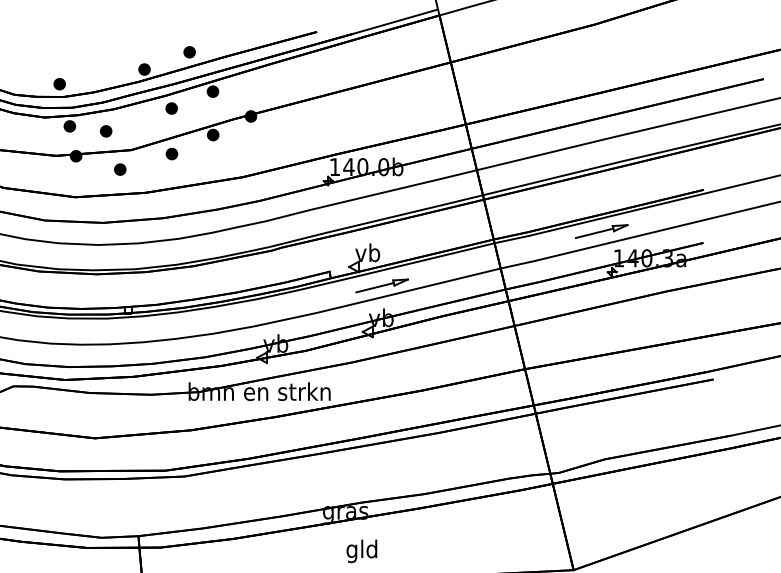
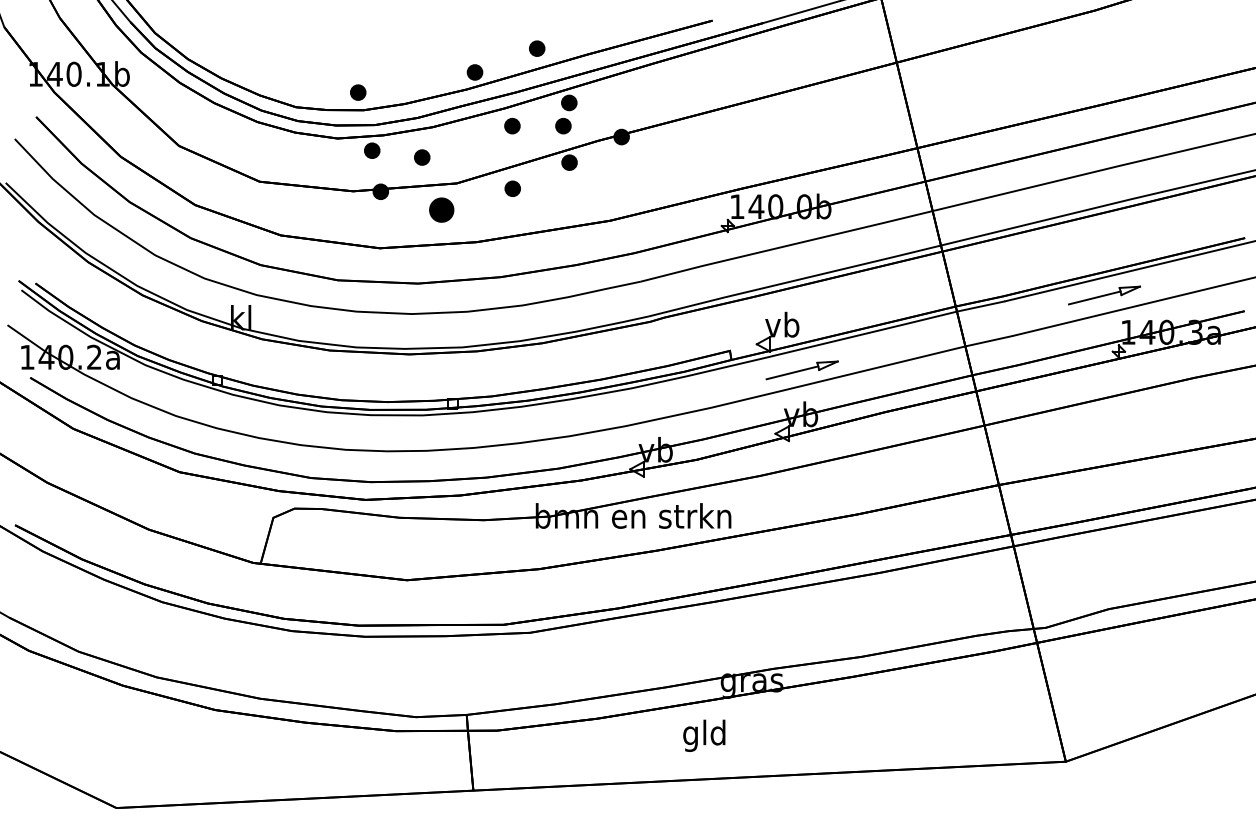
part: (208, 108) -> (563, 126), added
part: (120, 169) -> (441, 210), size x1.6
text: (362, 551) -> (704, 735), moved

